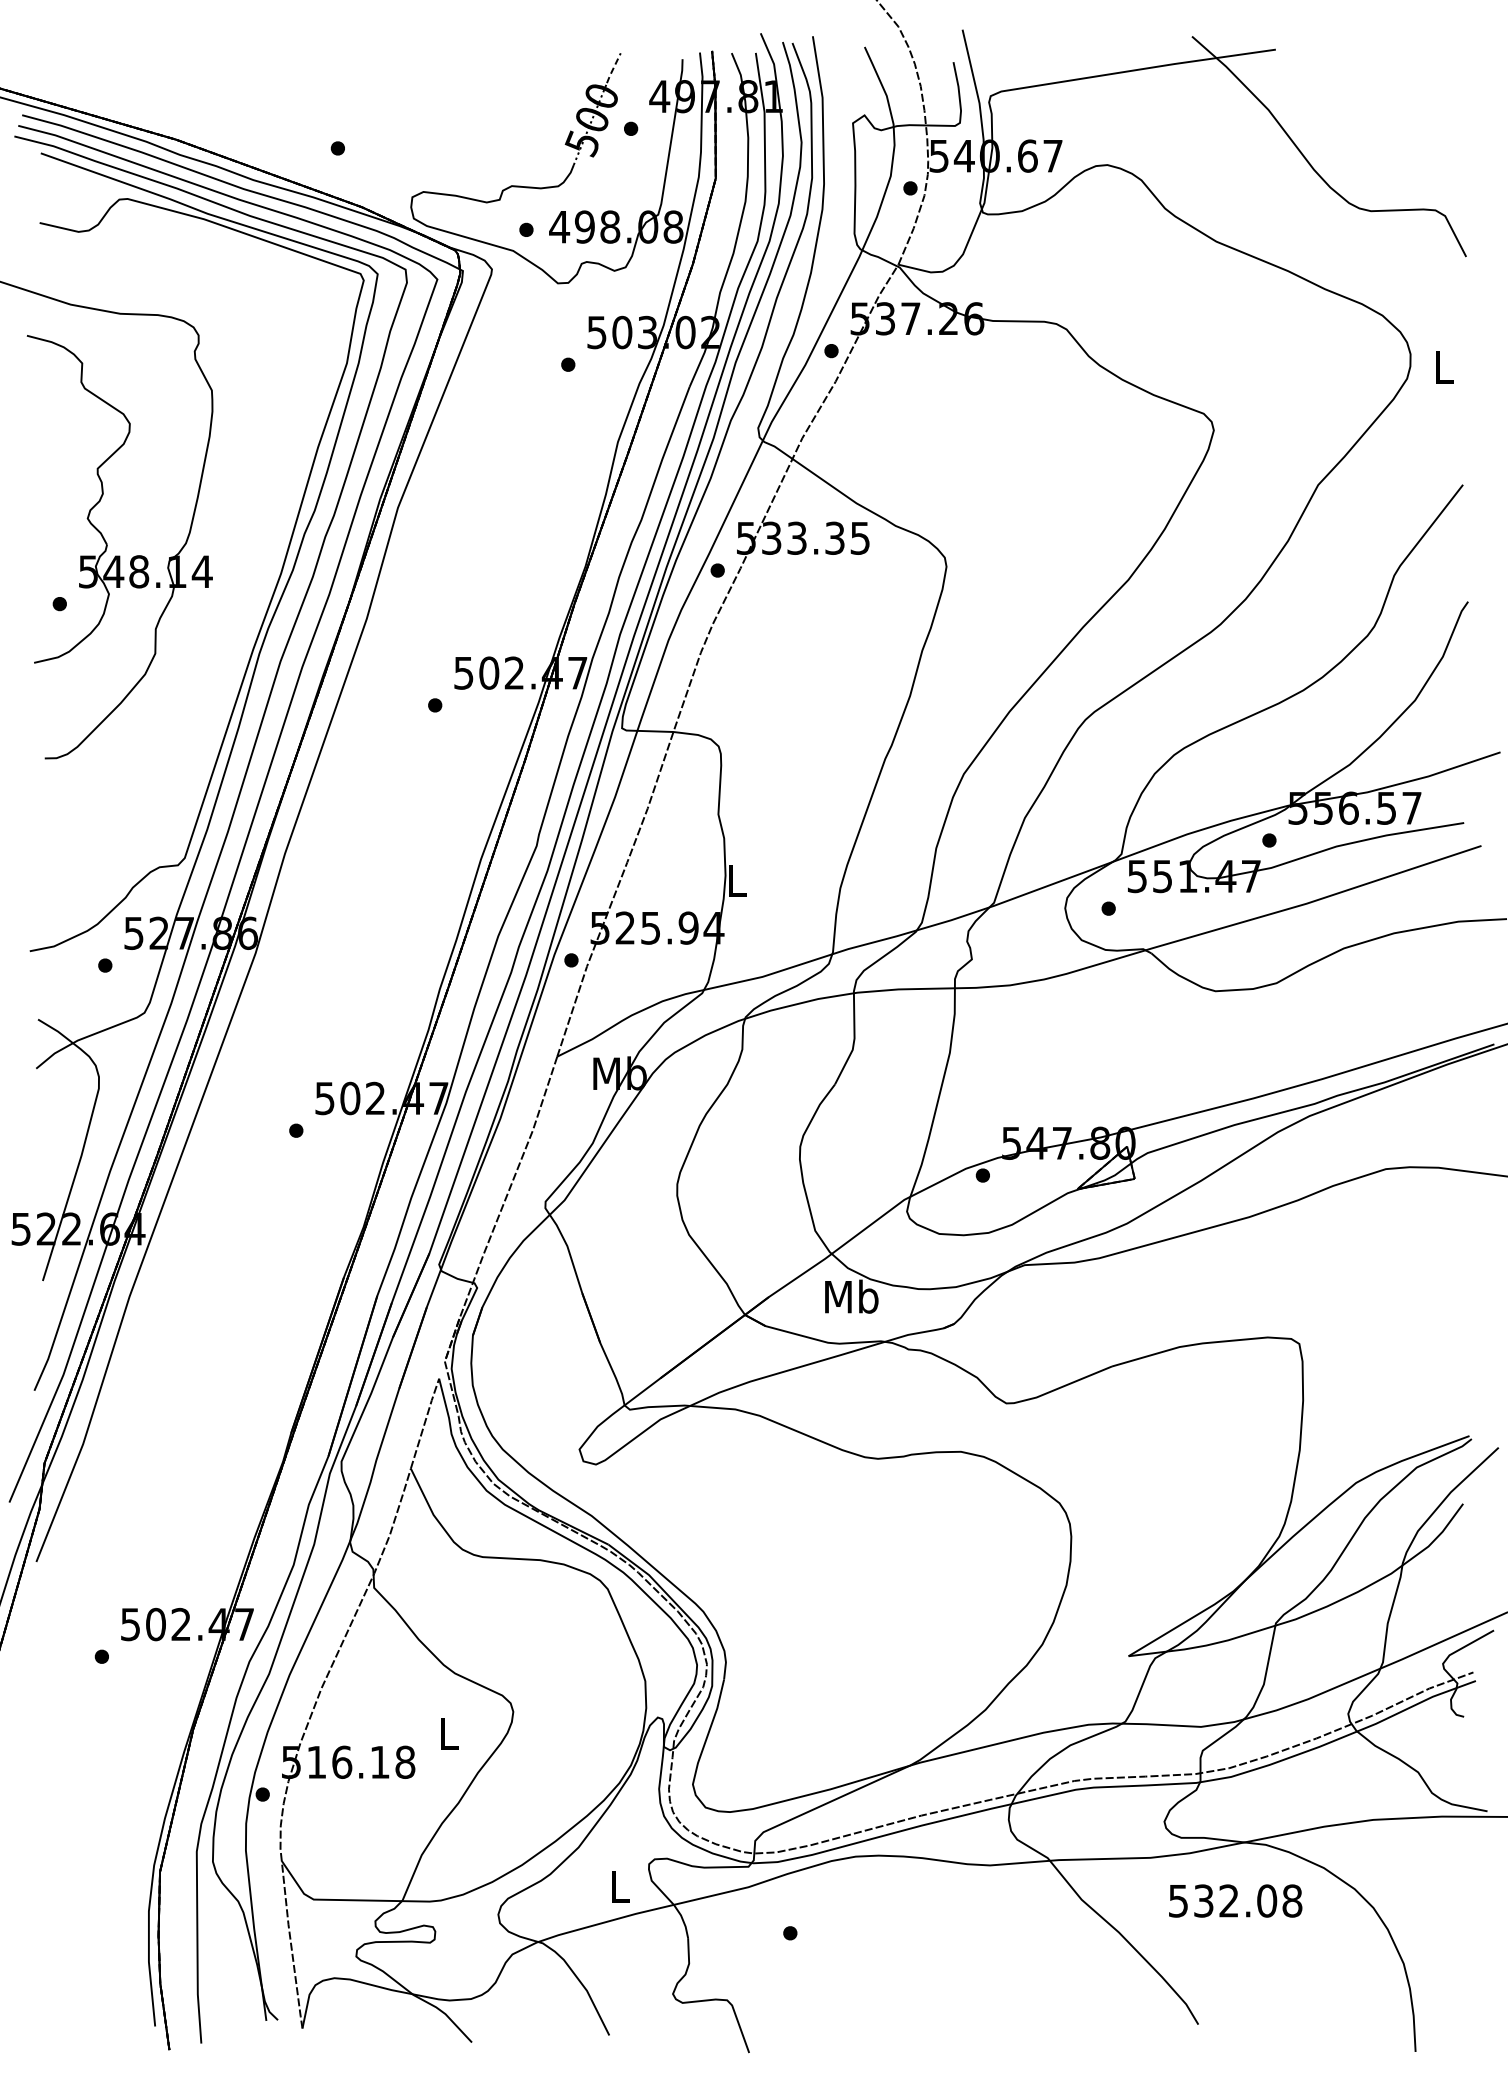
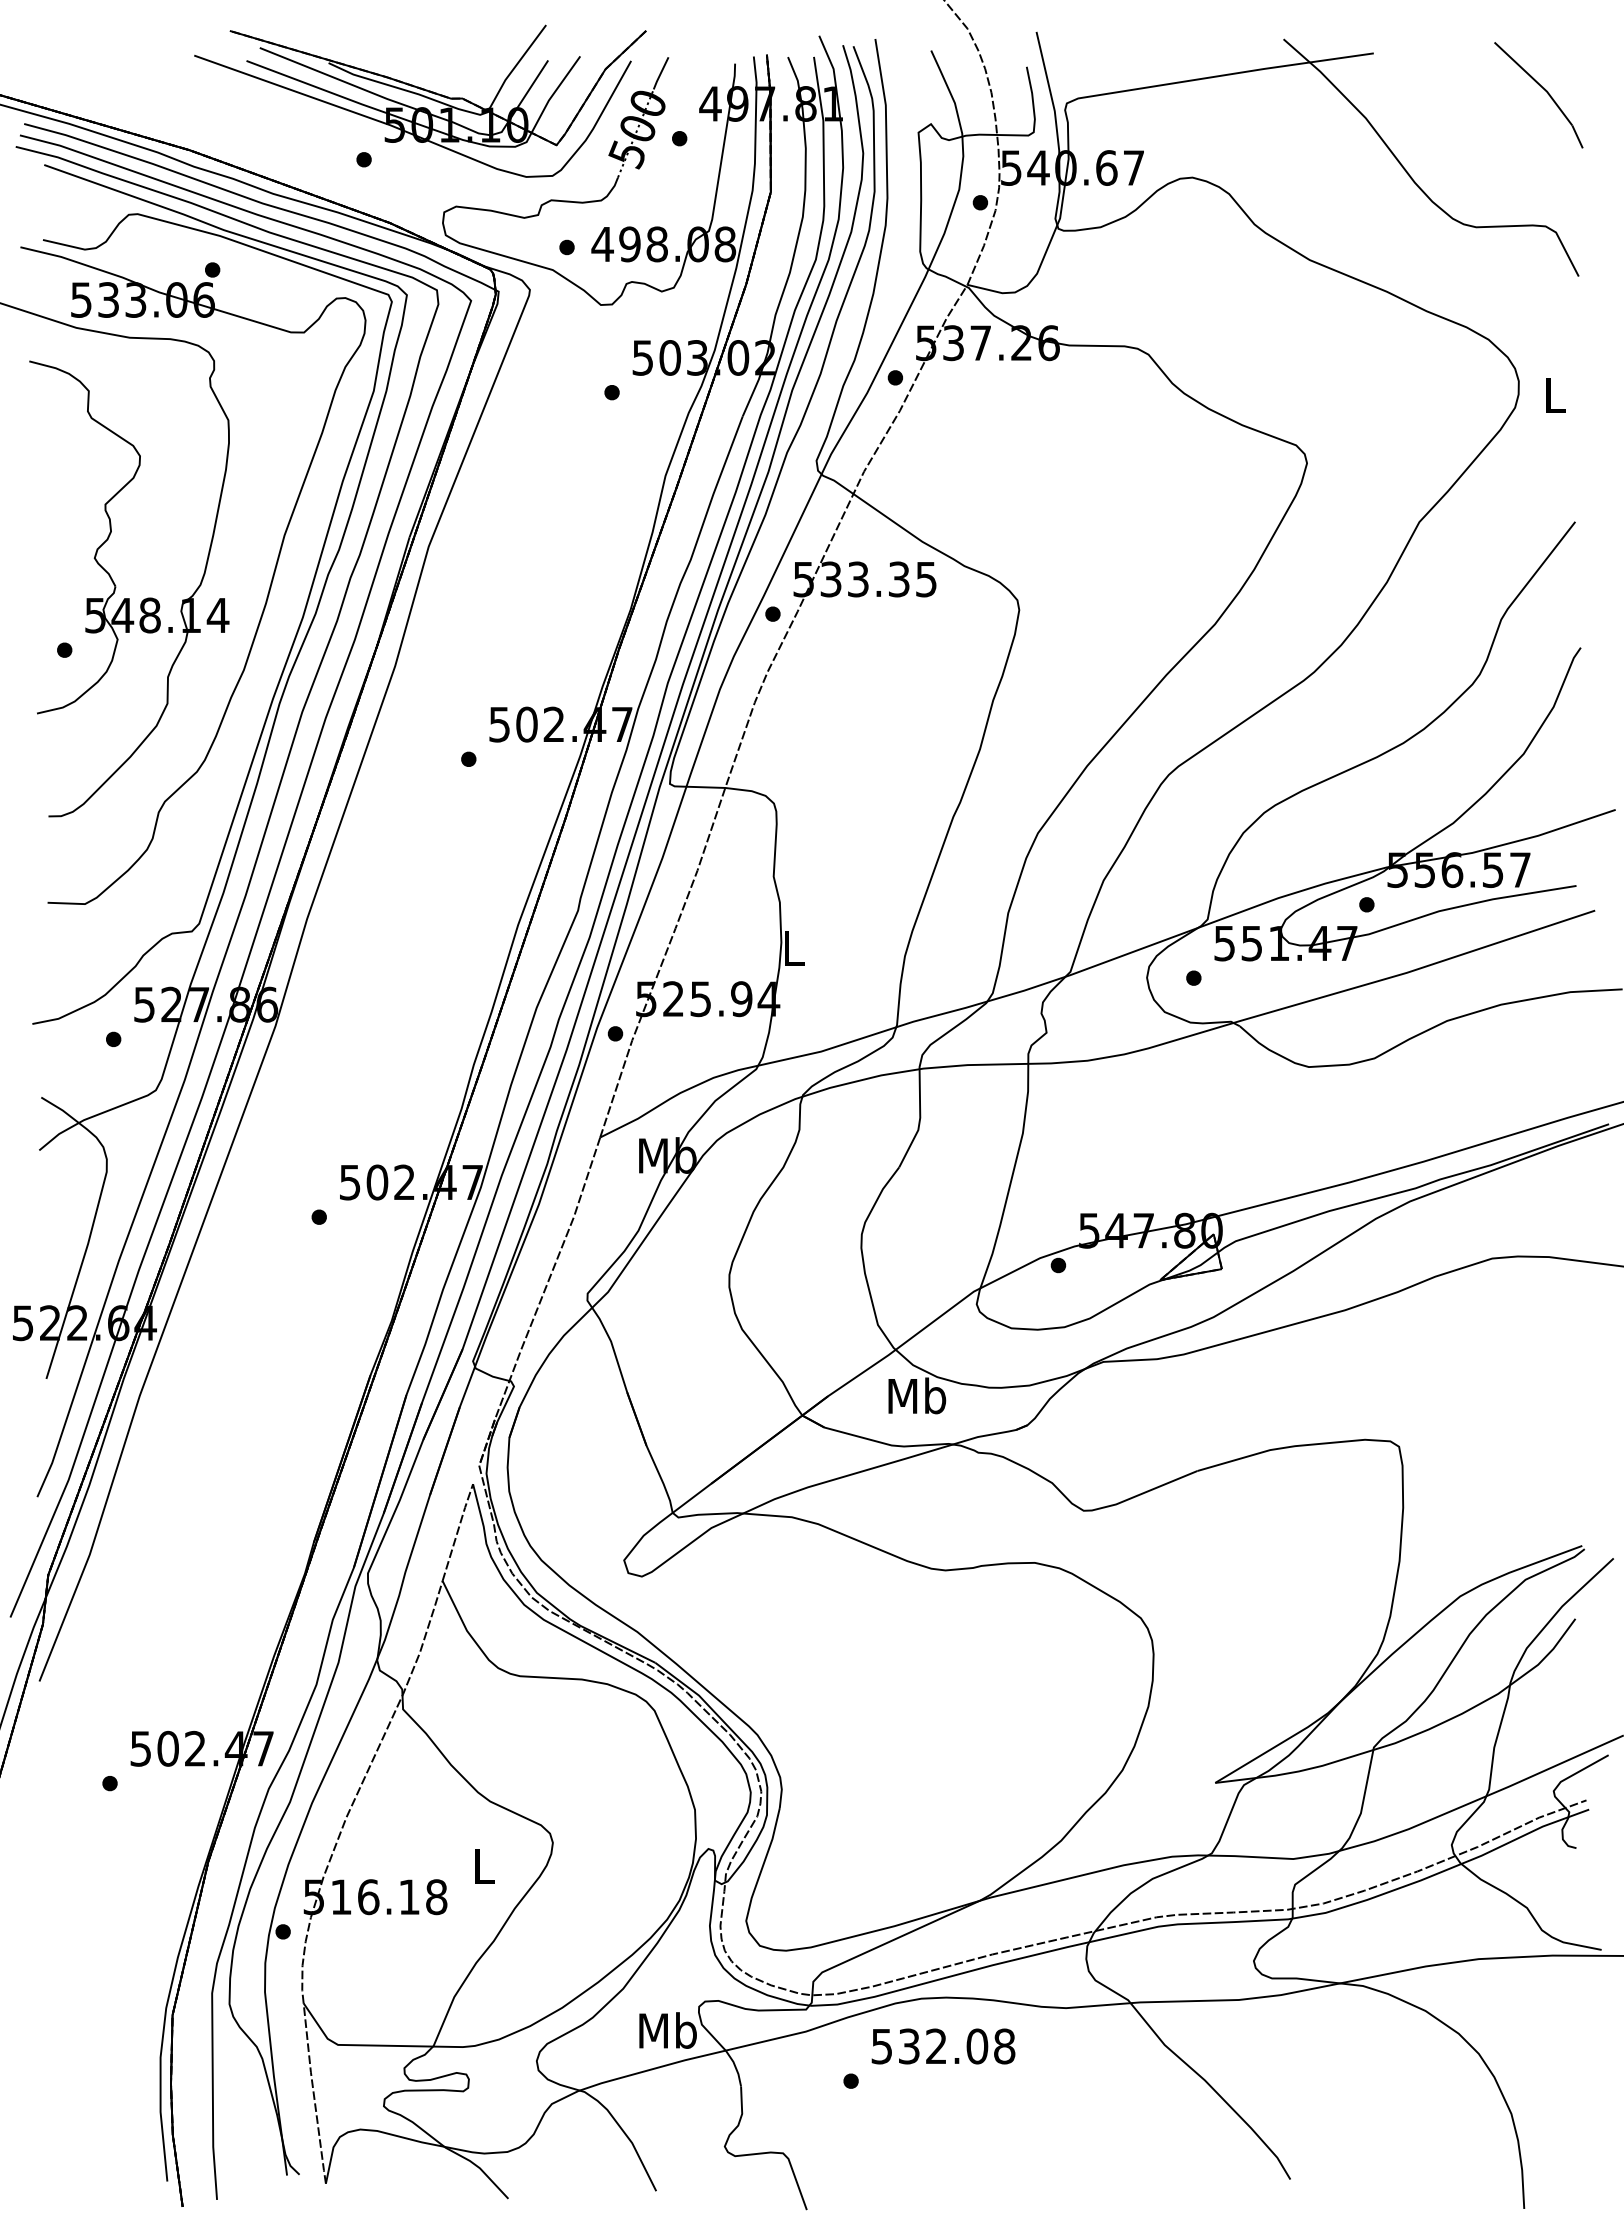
line: (613, 68) -> (660, 73), dashed -> solid
part: (1433, 83) -> (1543, 89), added
part: (390, 93) -> (420, 100), added
part: (248, 551) -> (267, 593), added
text: (619, 1886) -> (667, 2030), L -> Mb
text: (1235, 1901) -> (943, 2046), moved

